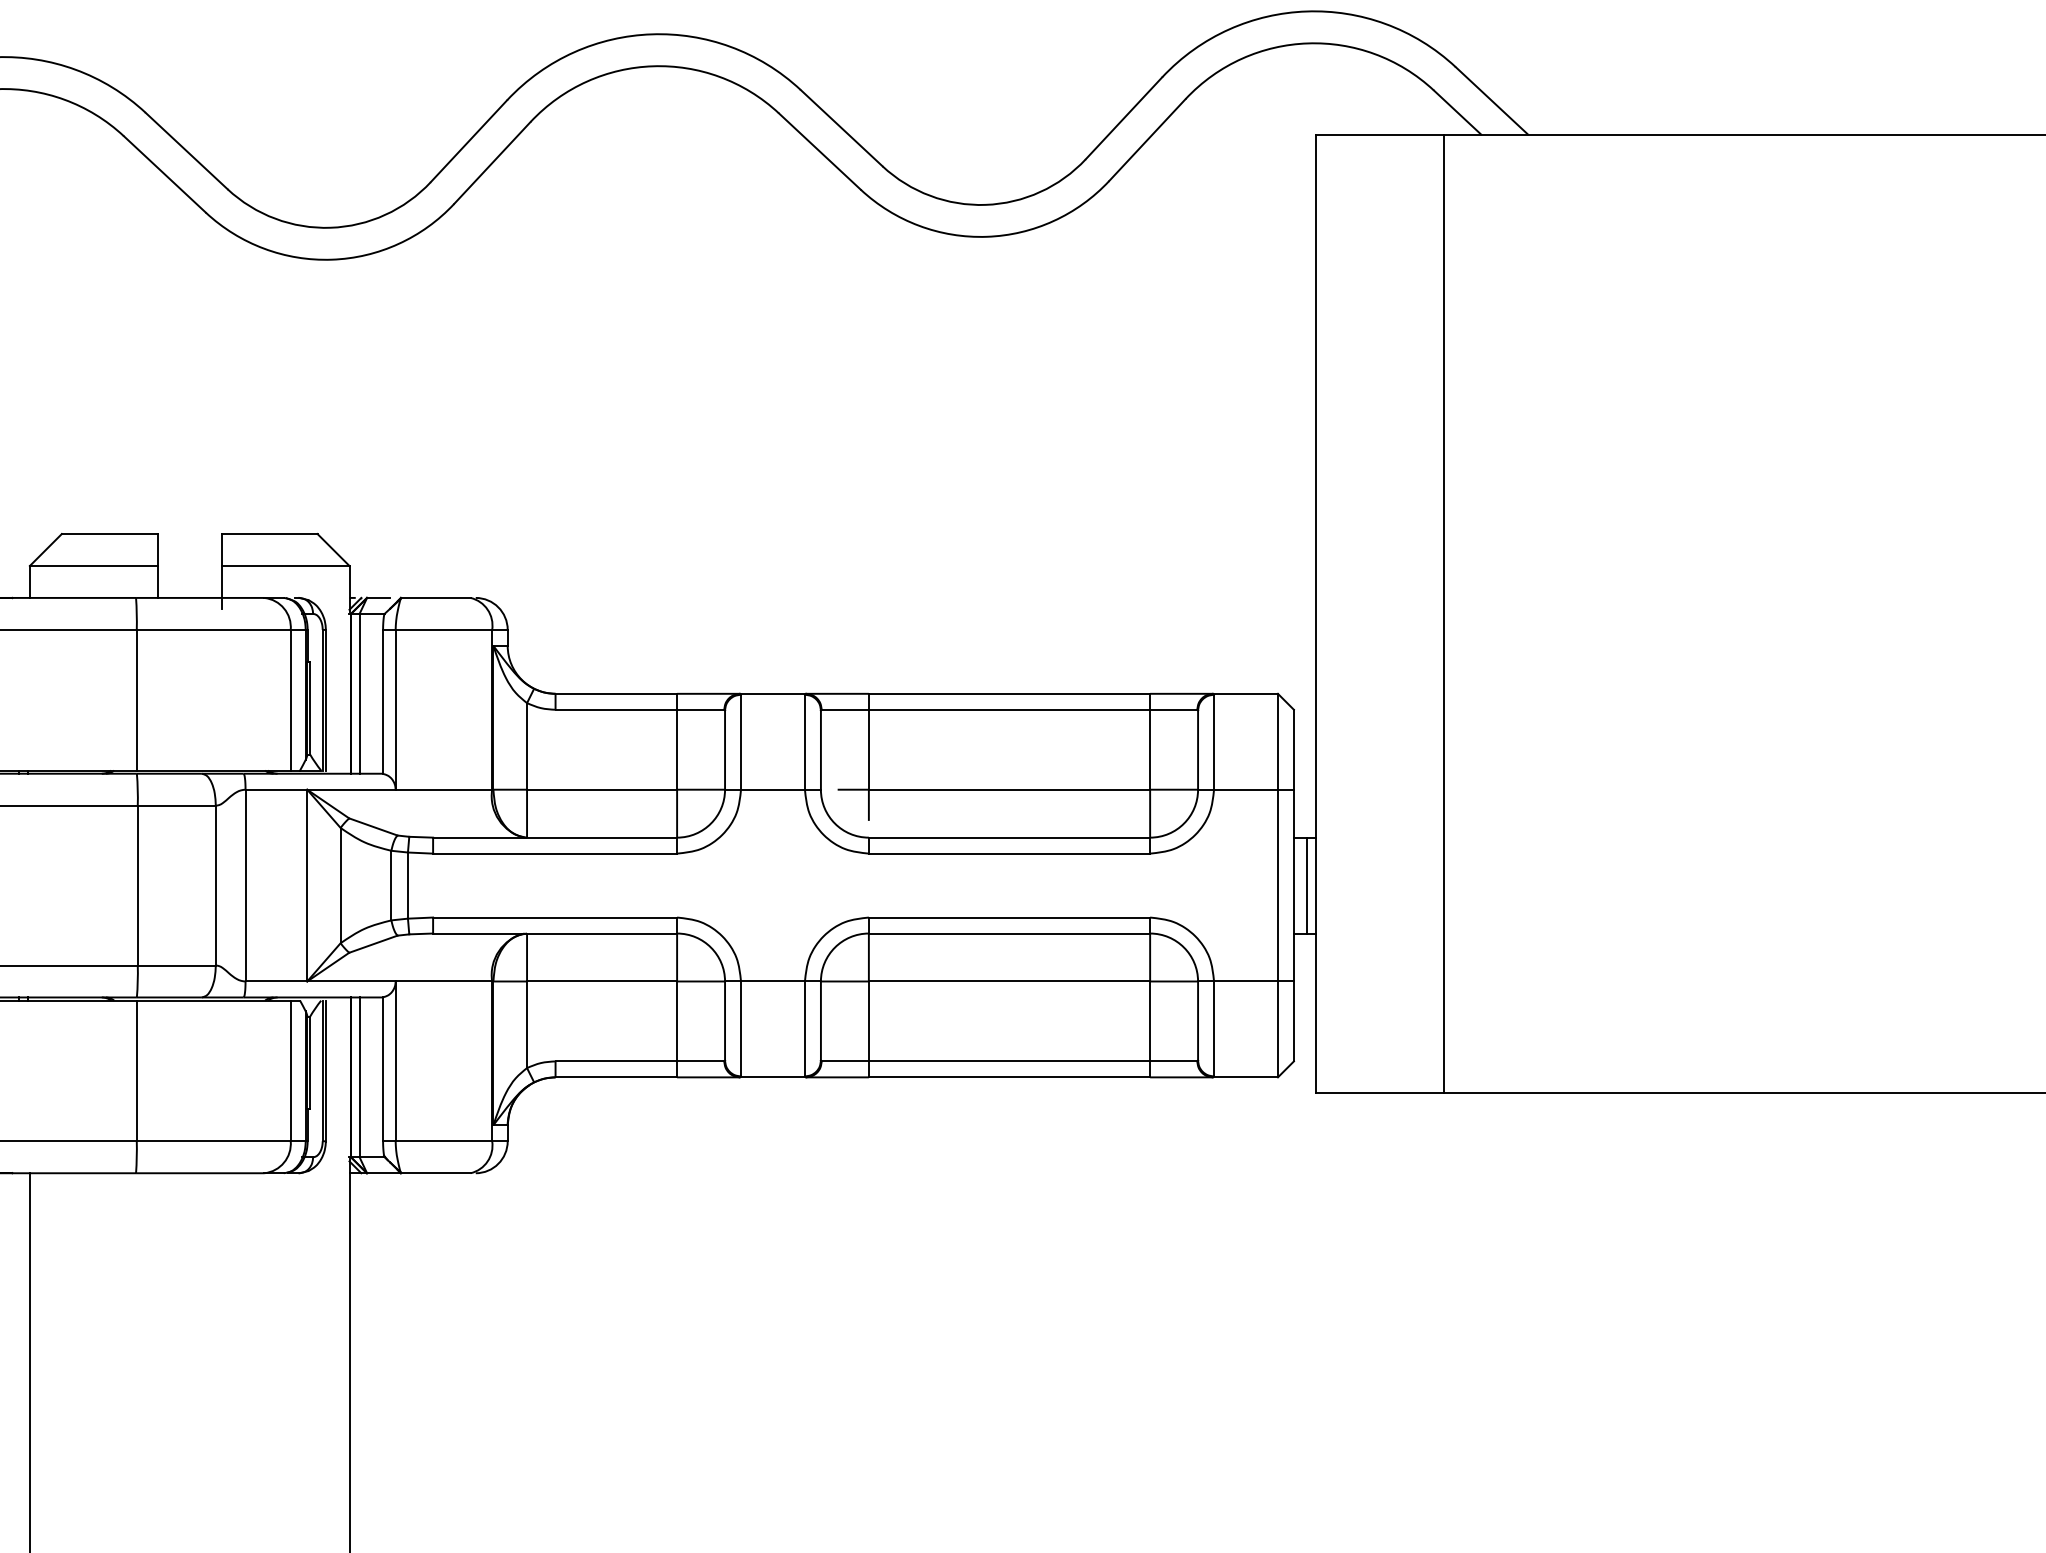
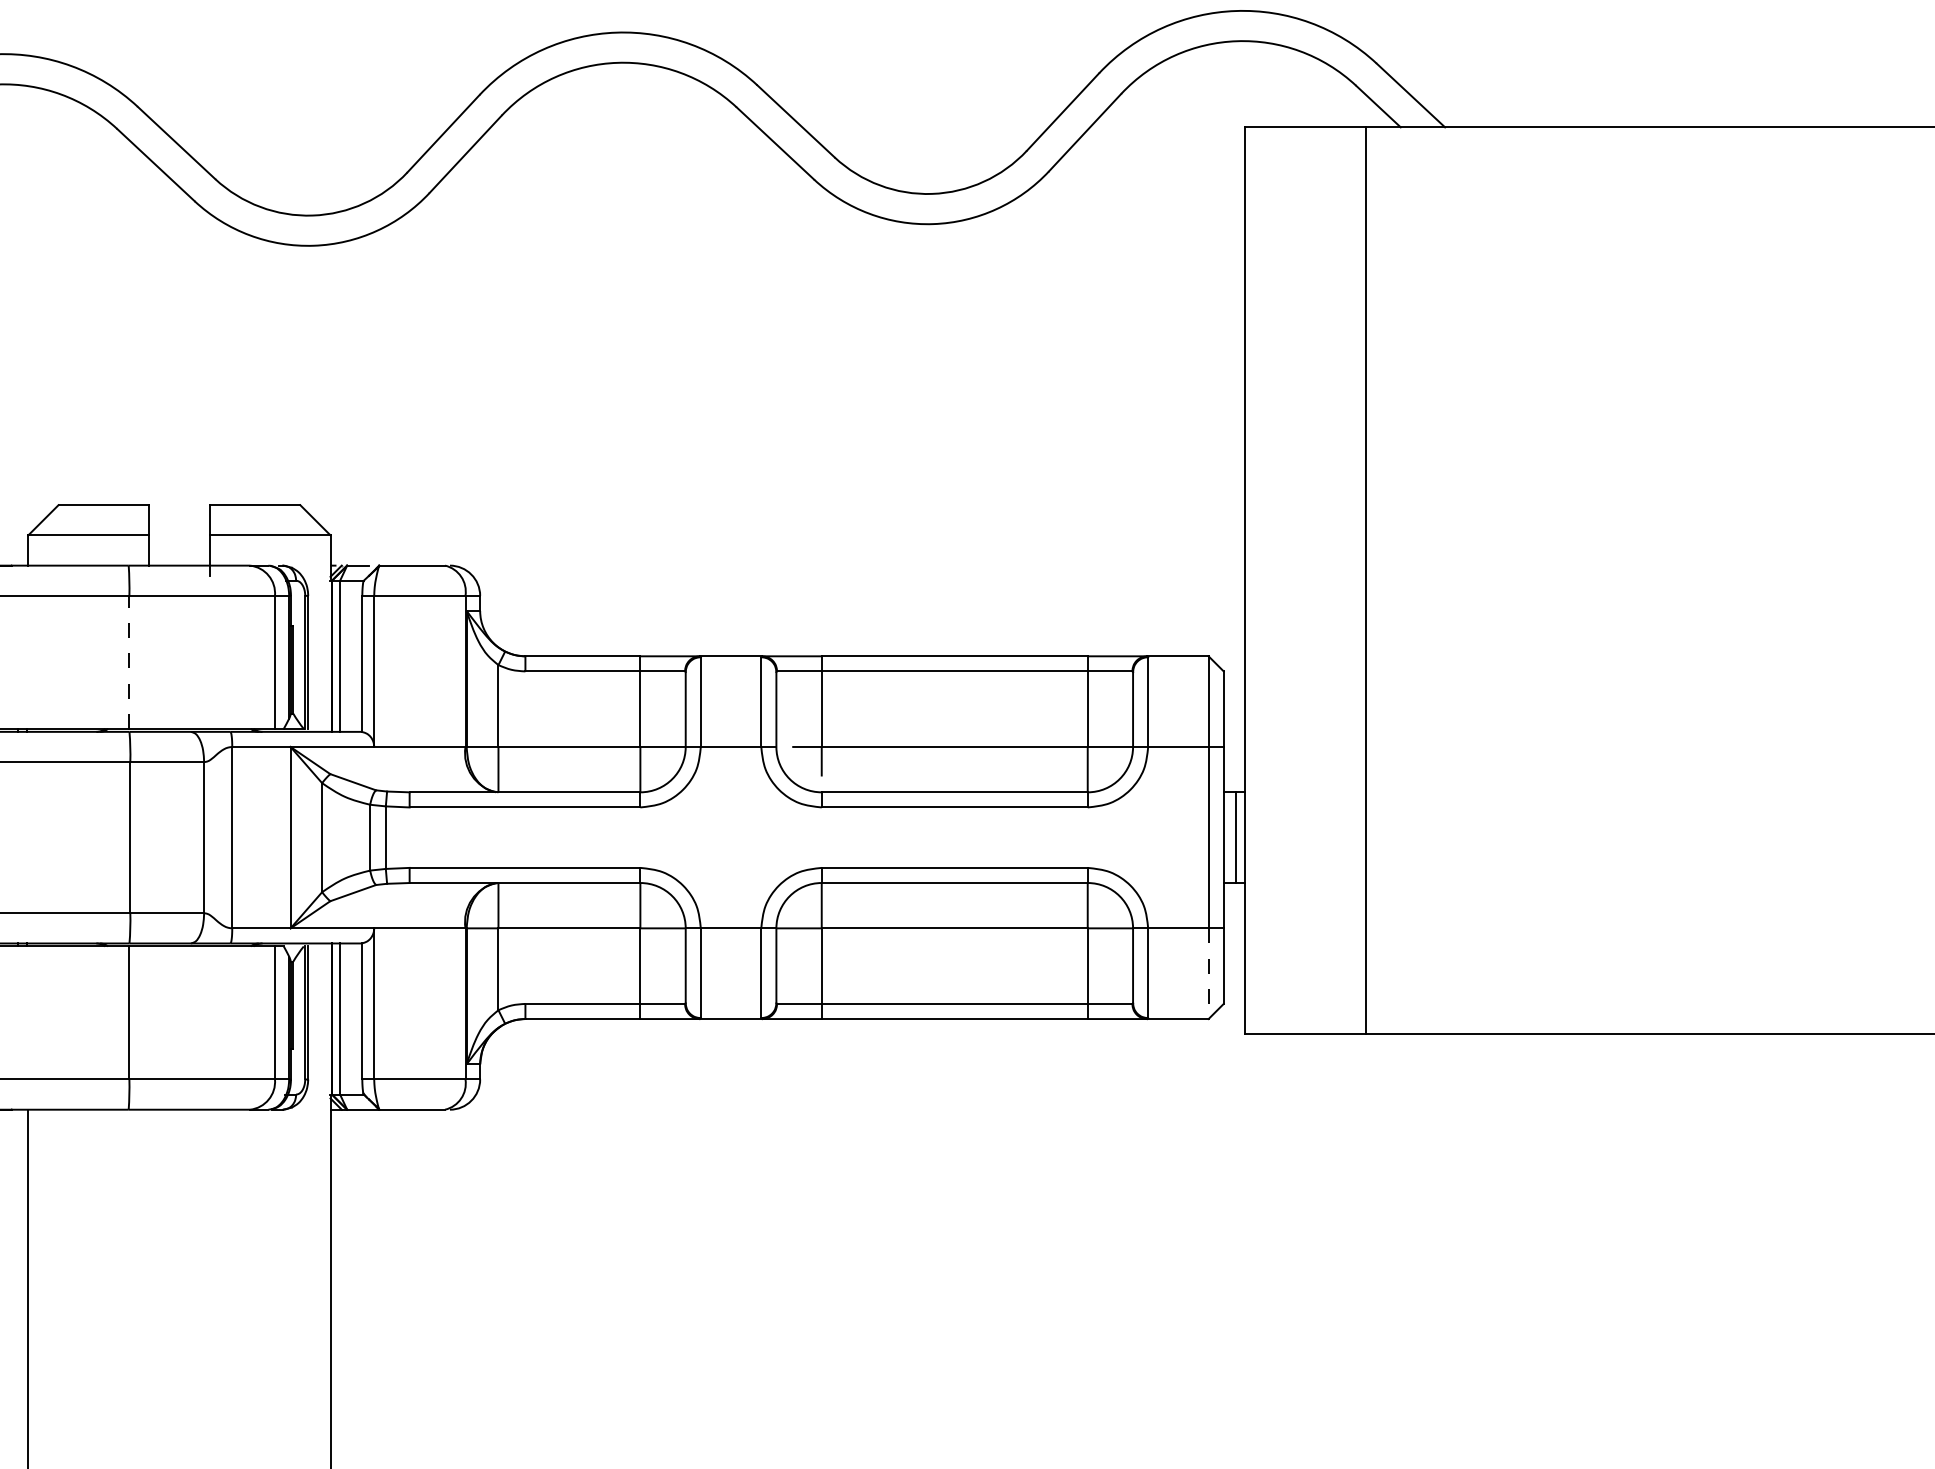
line: (136, 699) -> (129, 661), solid -> dashed
line: (1277, 1030) -> (1208, 974), solid -> dashed

